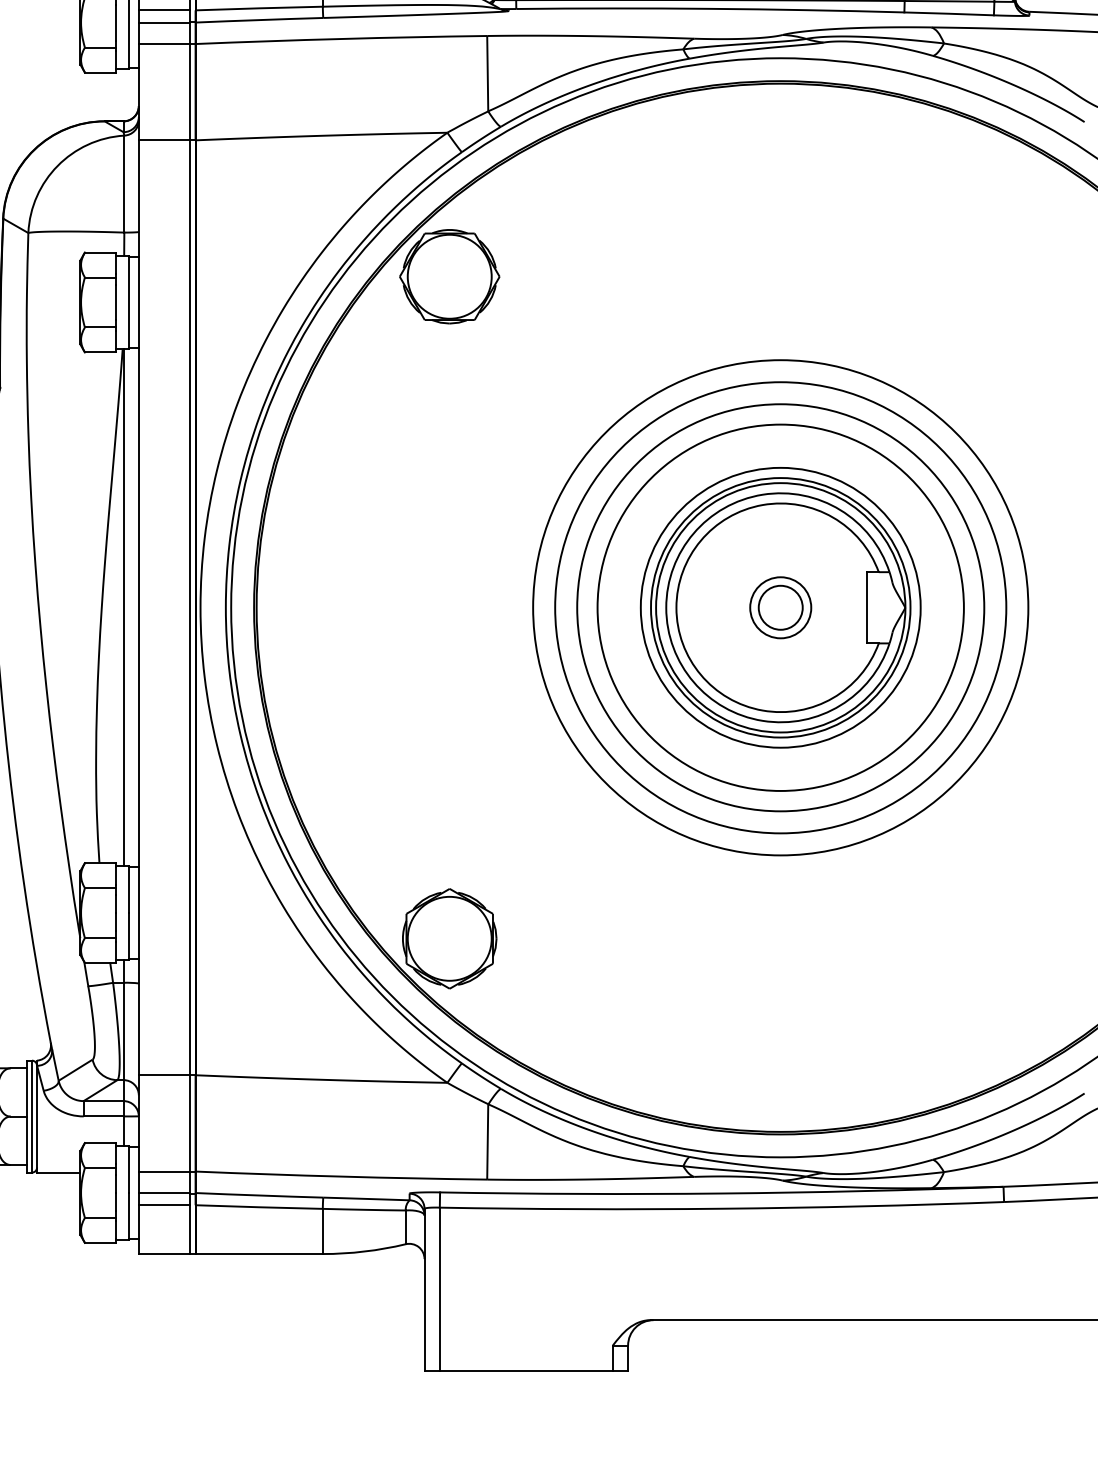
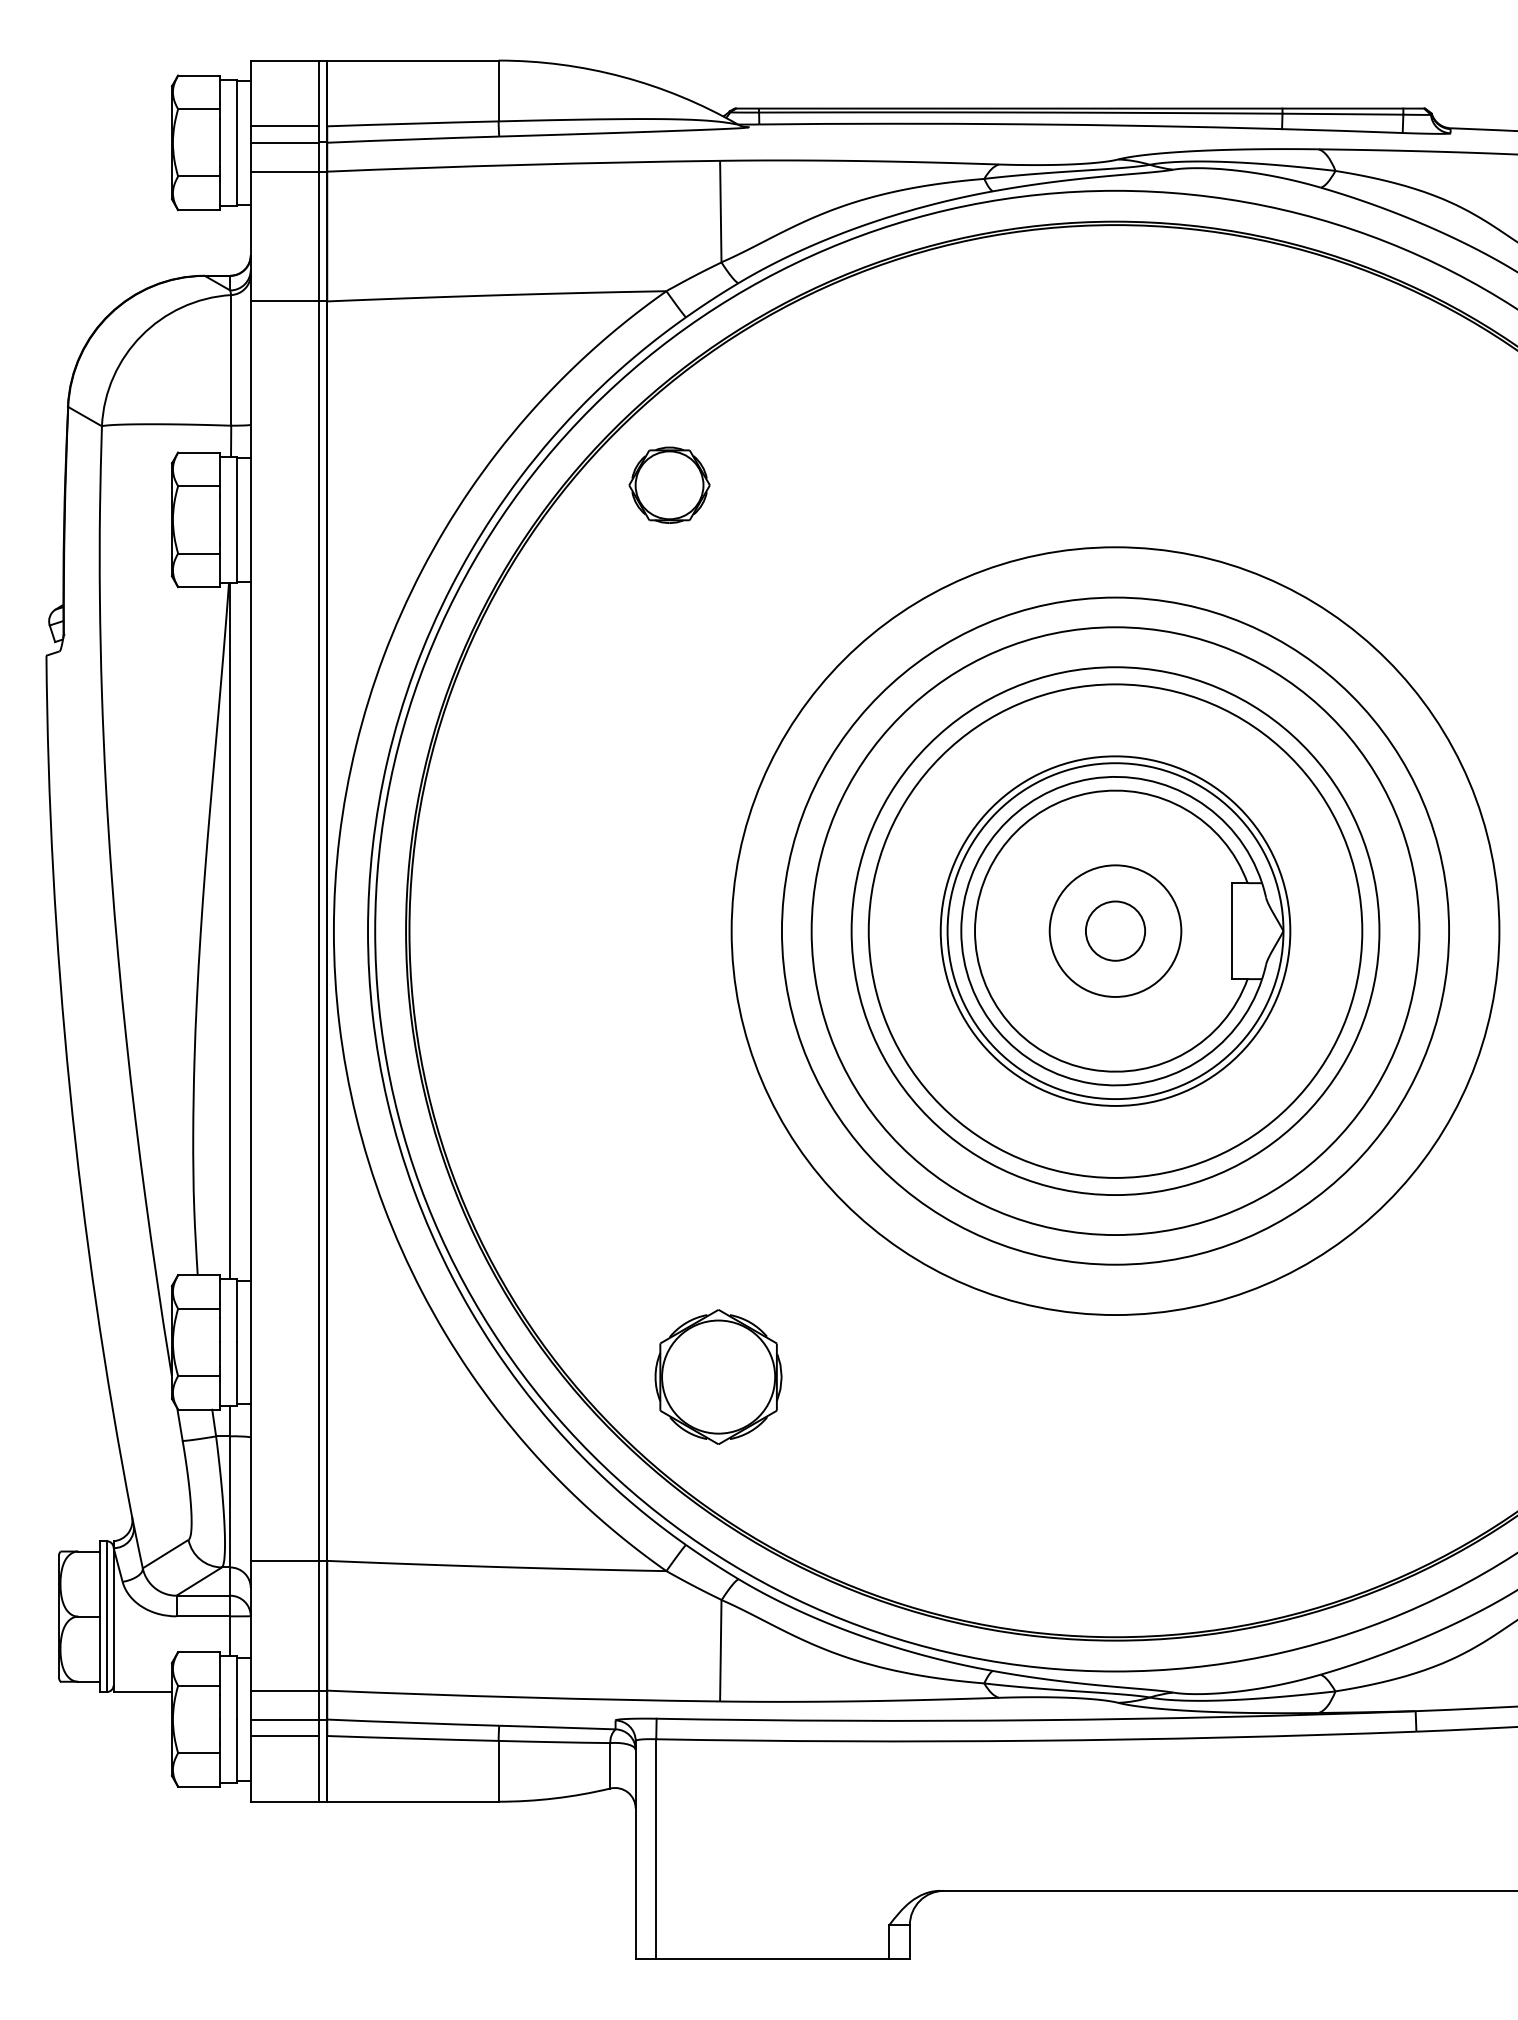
part: (449, 276) -> (669, 485), size x0.6
circle: (780, 607) -> (1115, 930), size x1.4
circle: (780, 607) -> (1115, 930), size x1.4
circle: (780, 608) -> (1115, 931), size x1.6
part: (449, 938) -> (718, 1376), moved

